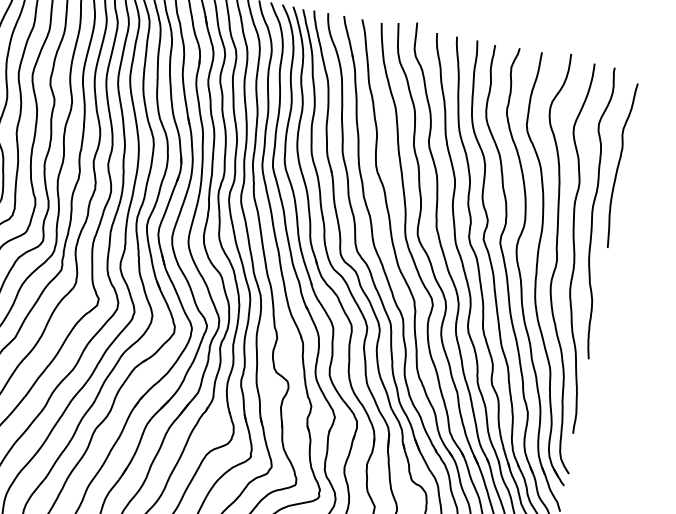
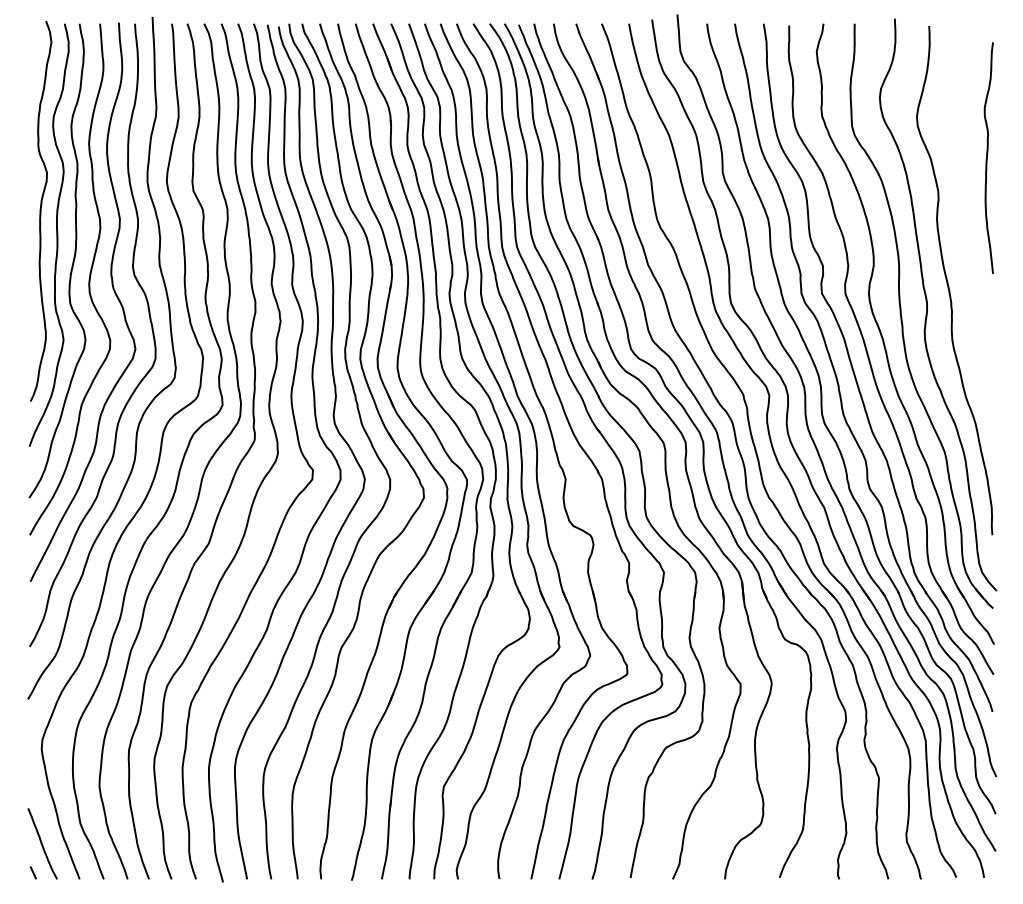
curve: (593, 212) -> (964, 229), removed

